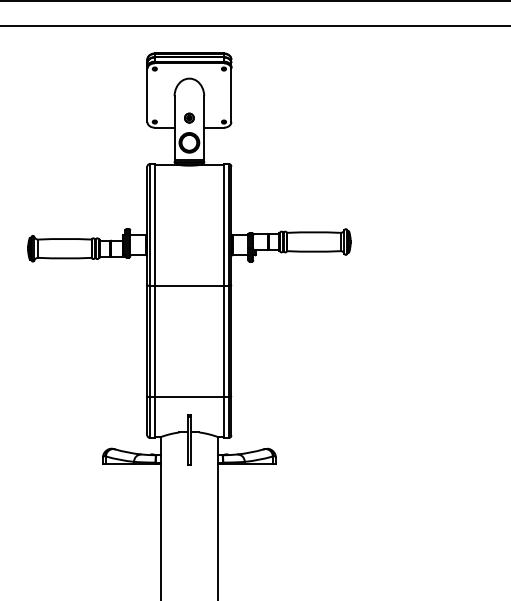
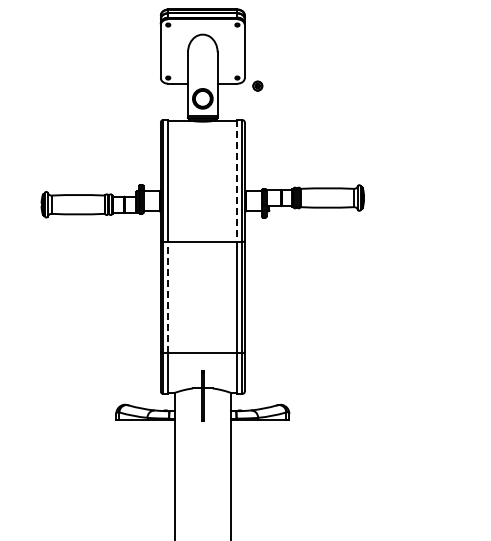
part: (189, 117) -> (257, 85), moved
line: (224, 225) -> (237, 181), solid -> dashed
line: (154, 341) -> (167, 297), solid -> dashed

